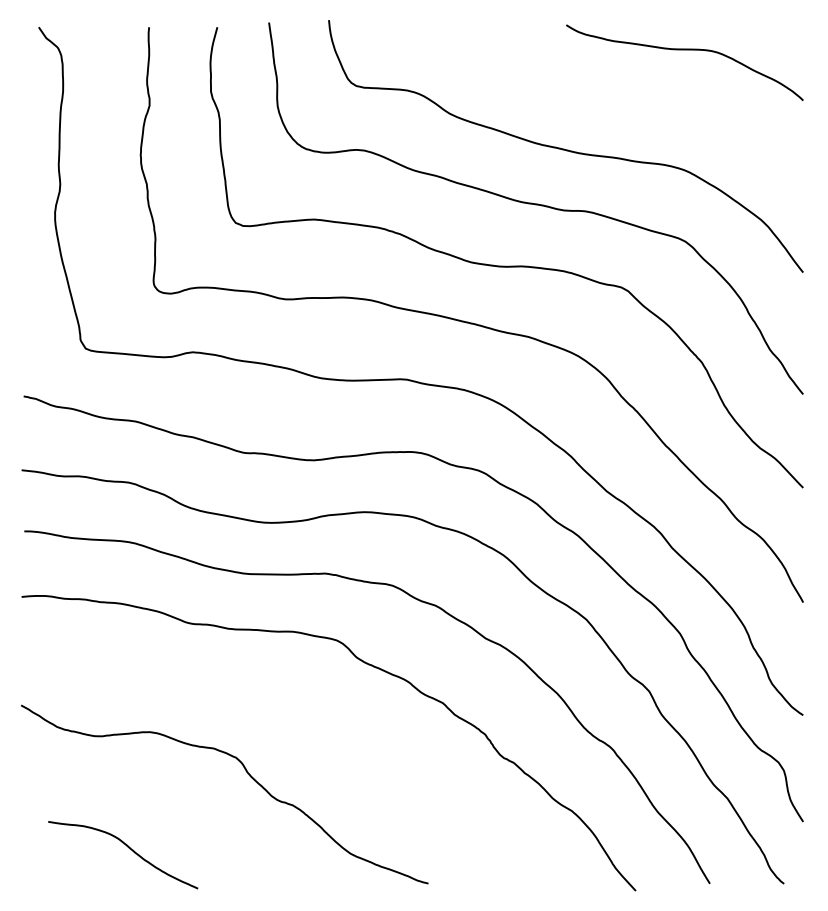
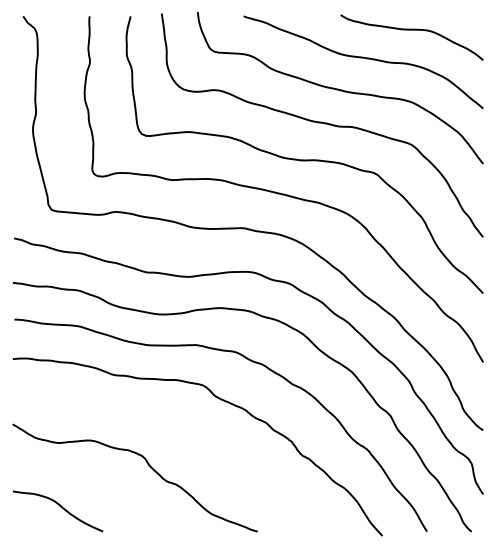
curve: (604, 97) -> (363, 58), added
curve: (128, 850) -> (61, 508), moved

